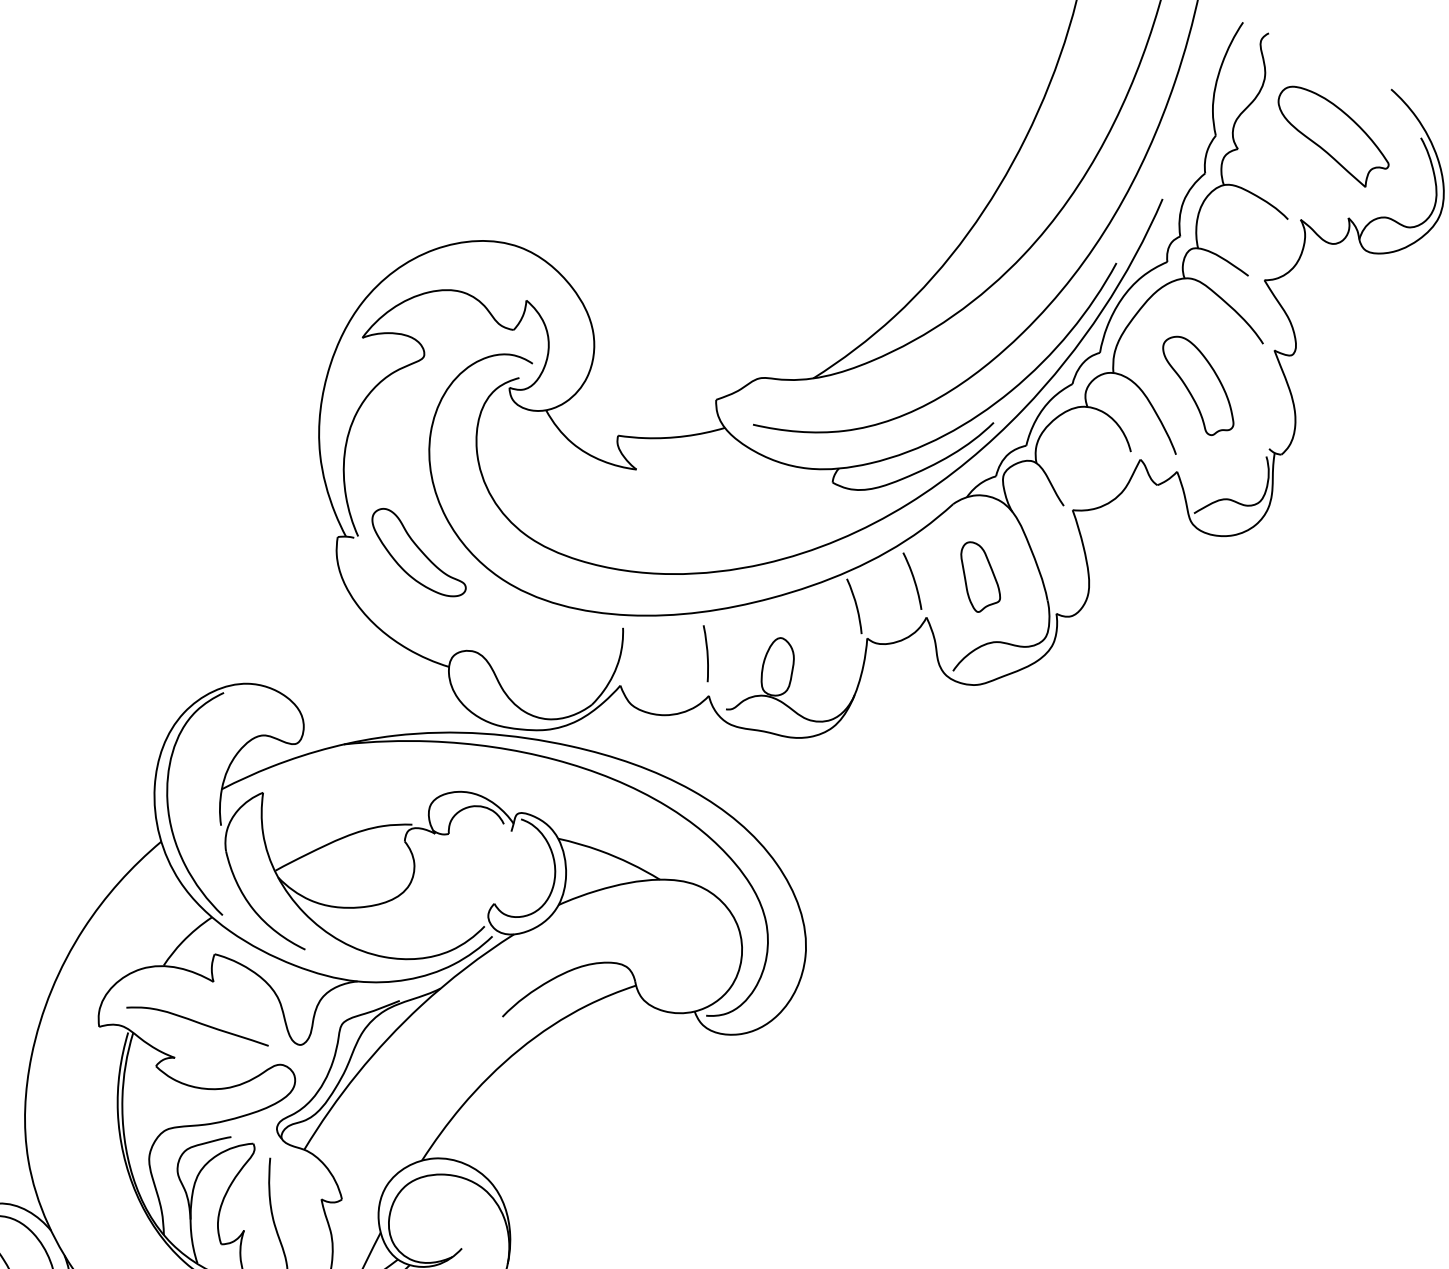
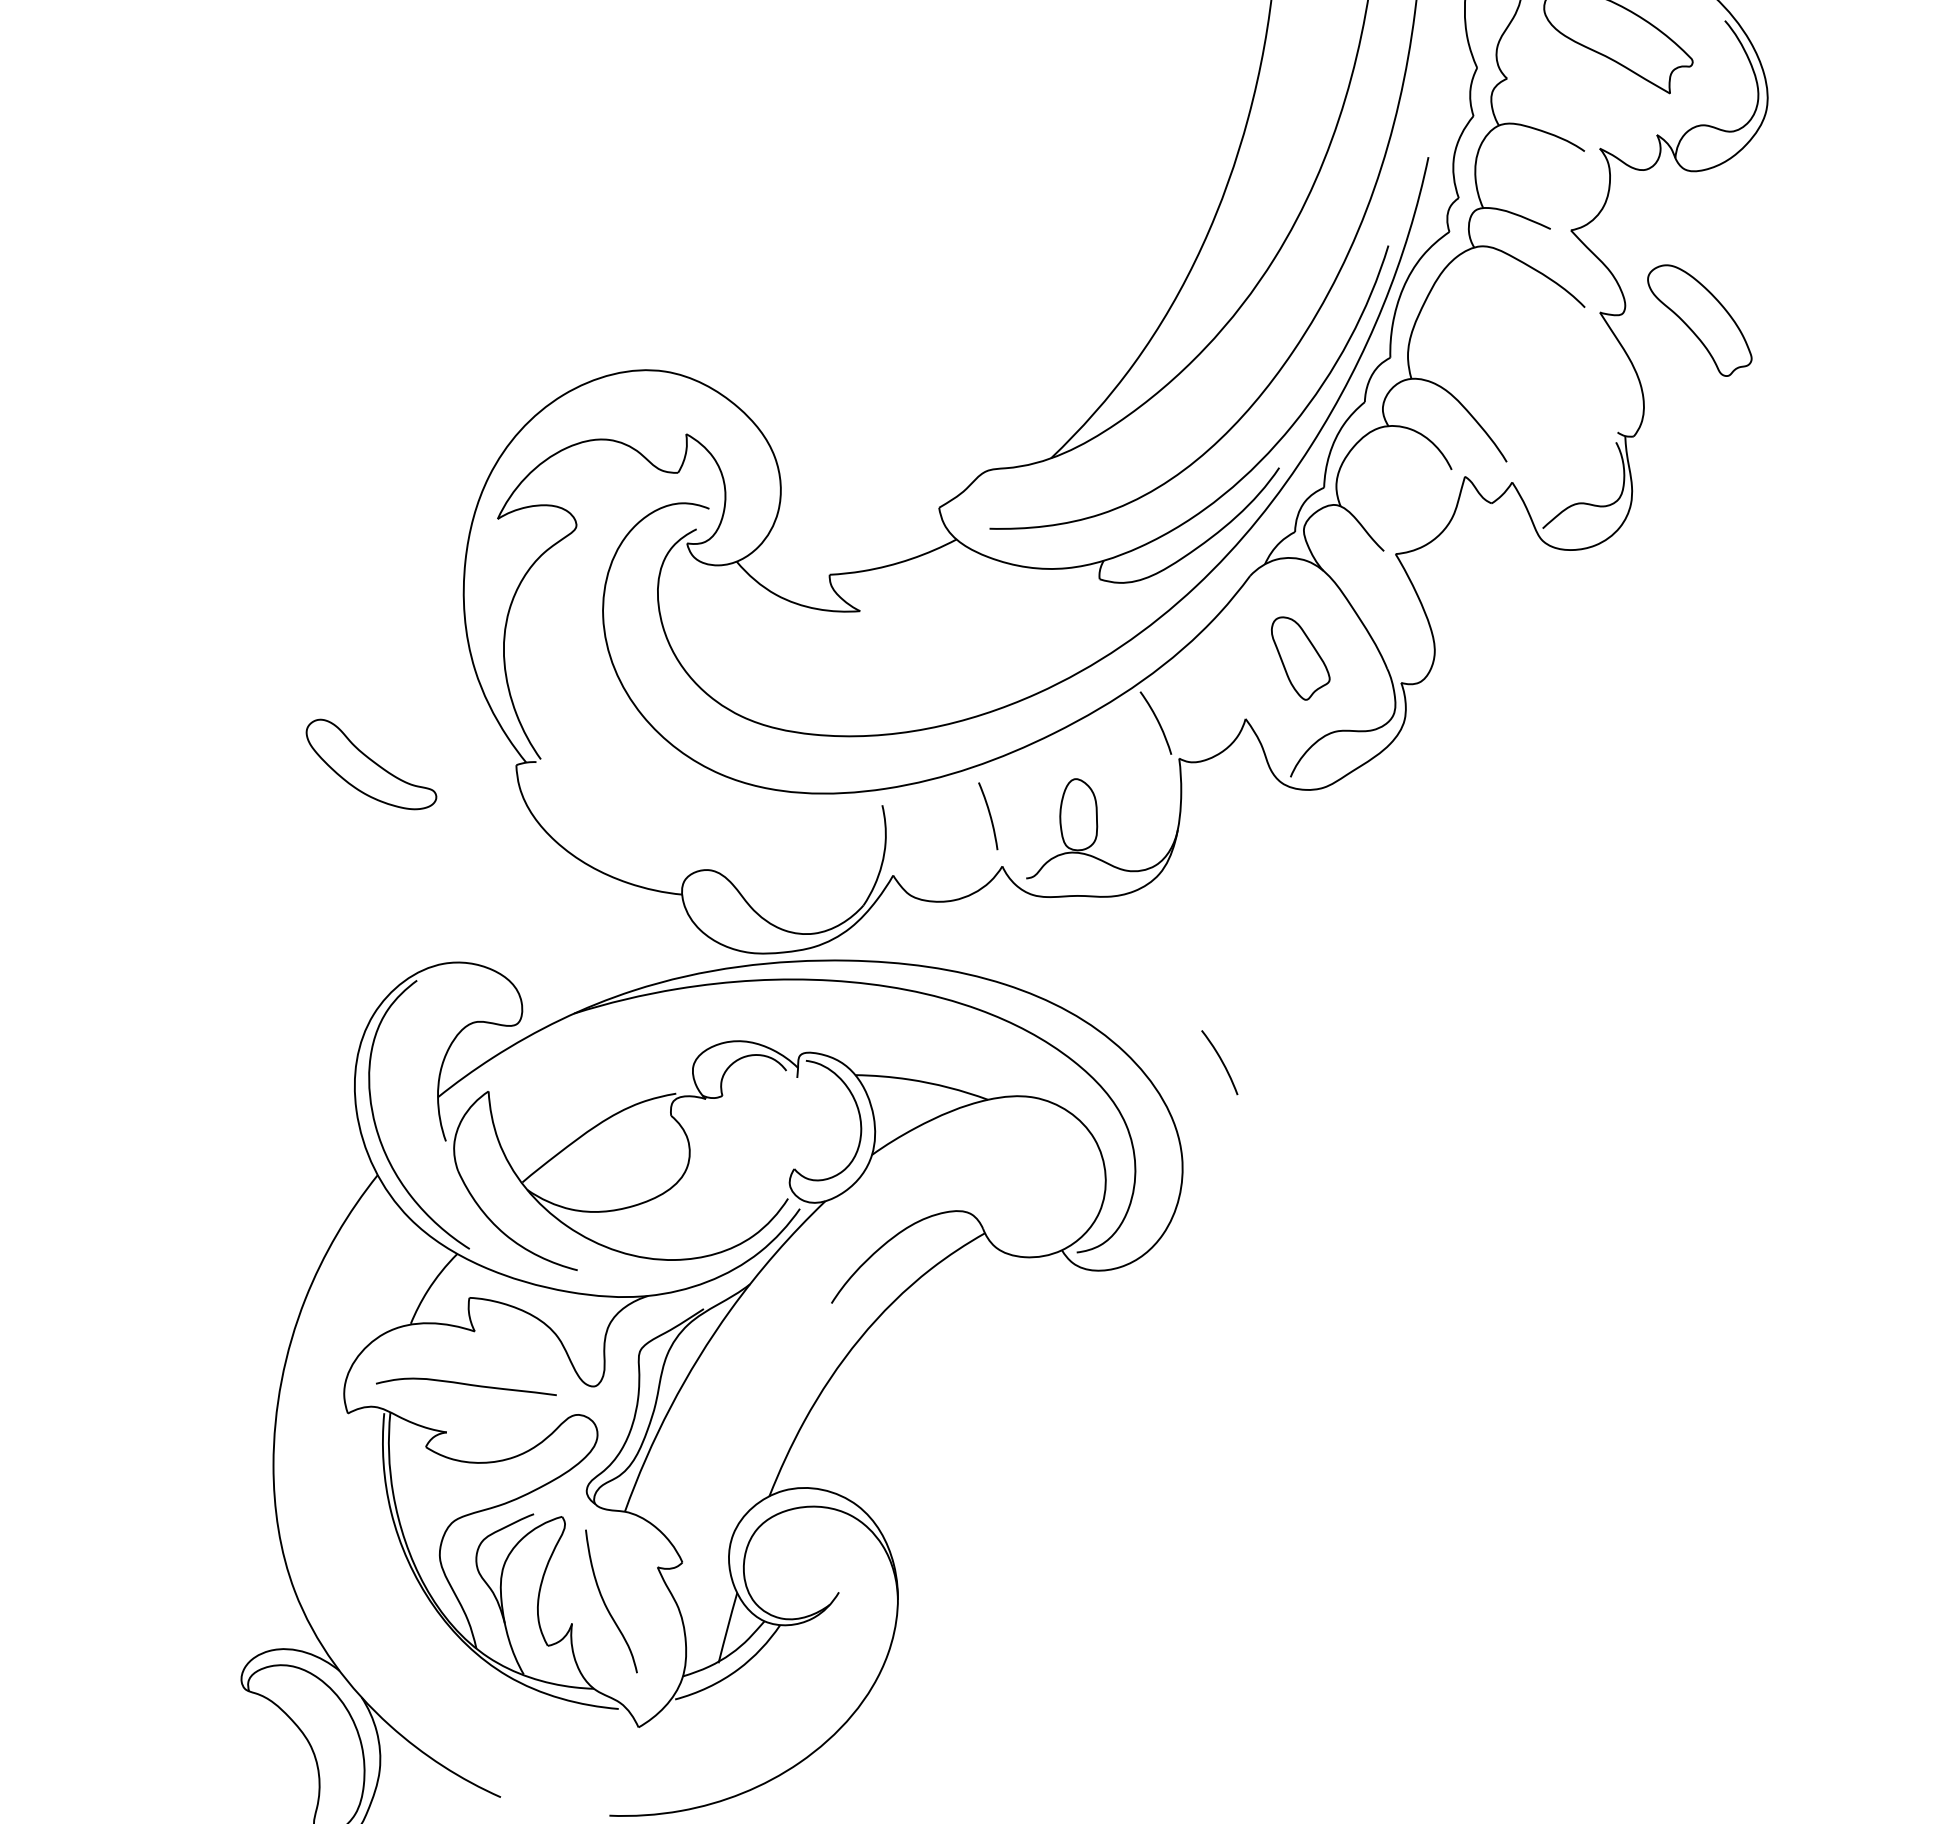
part: (1197, 386) -> (1699, 320), moved
part: (419, 552) -> (371, 764), moved
curve: (913, 581) -> (1221, 1062), moved

